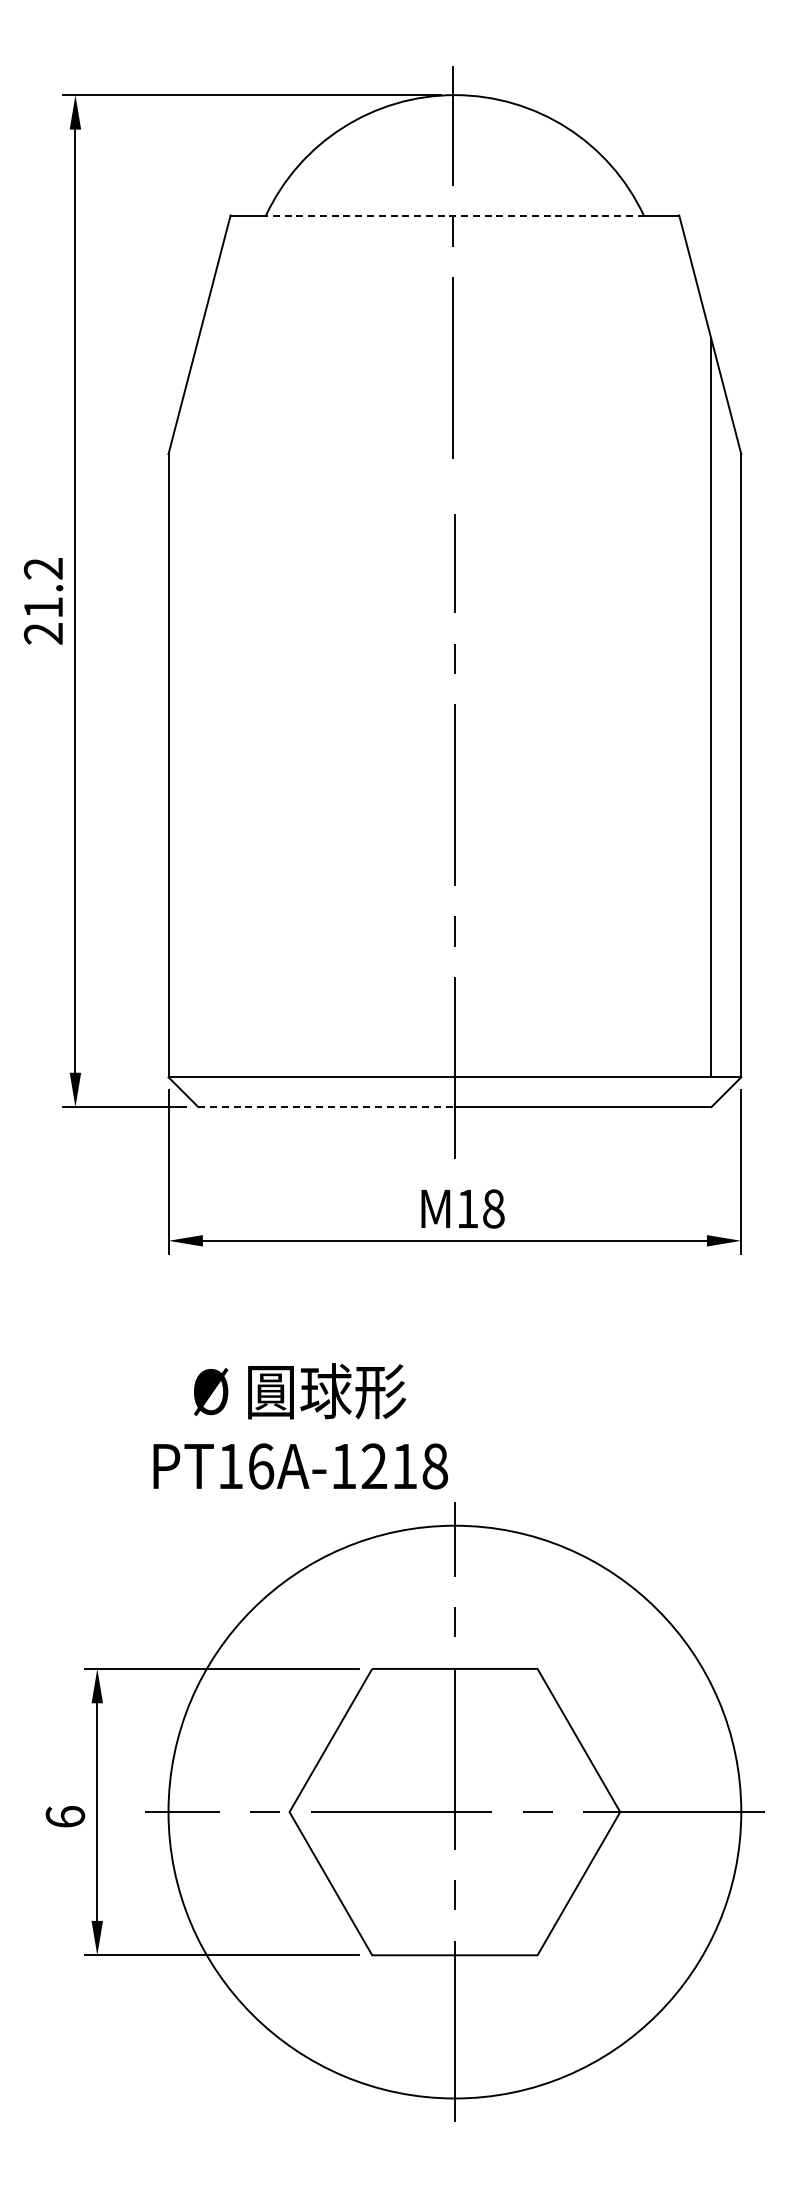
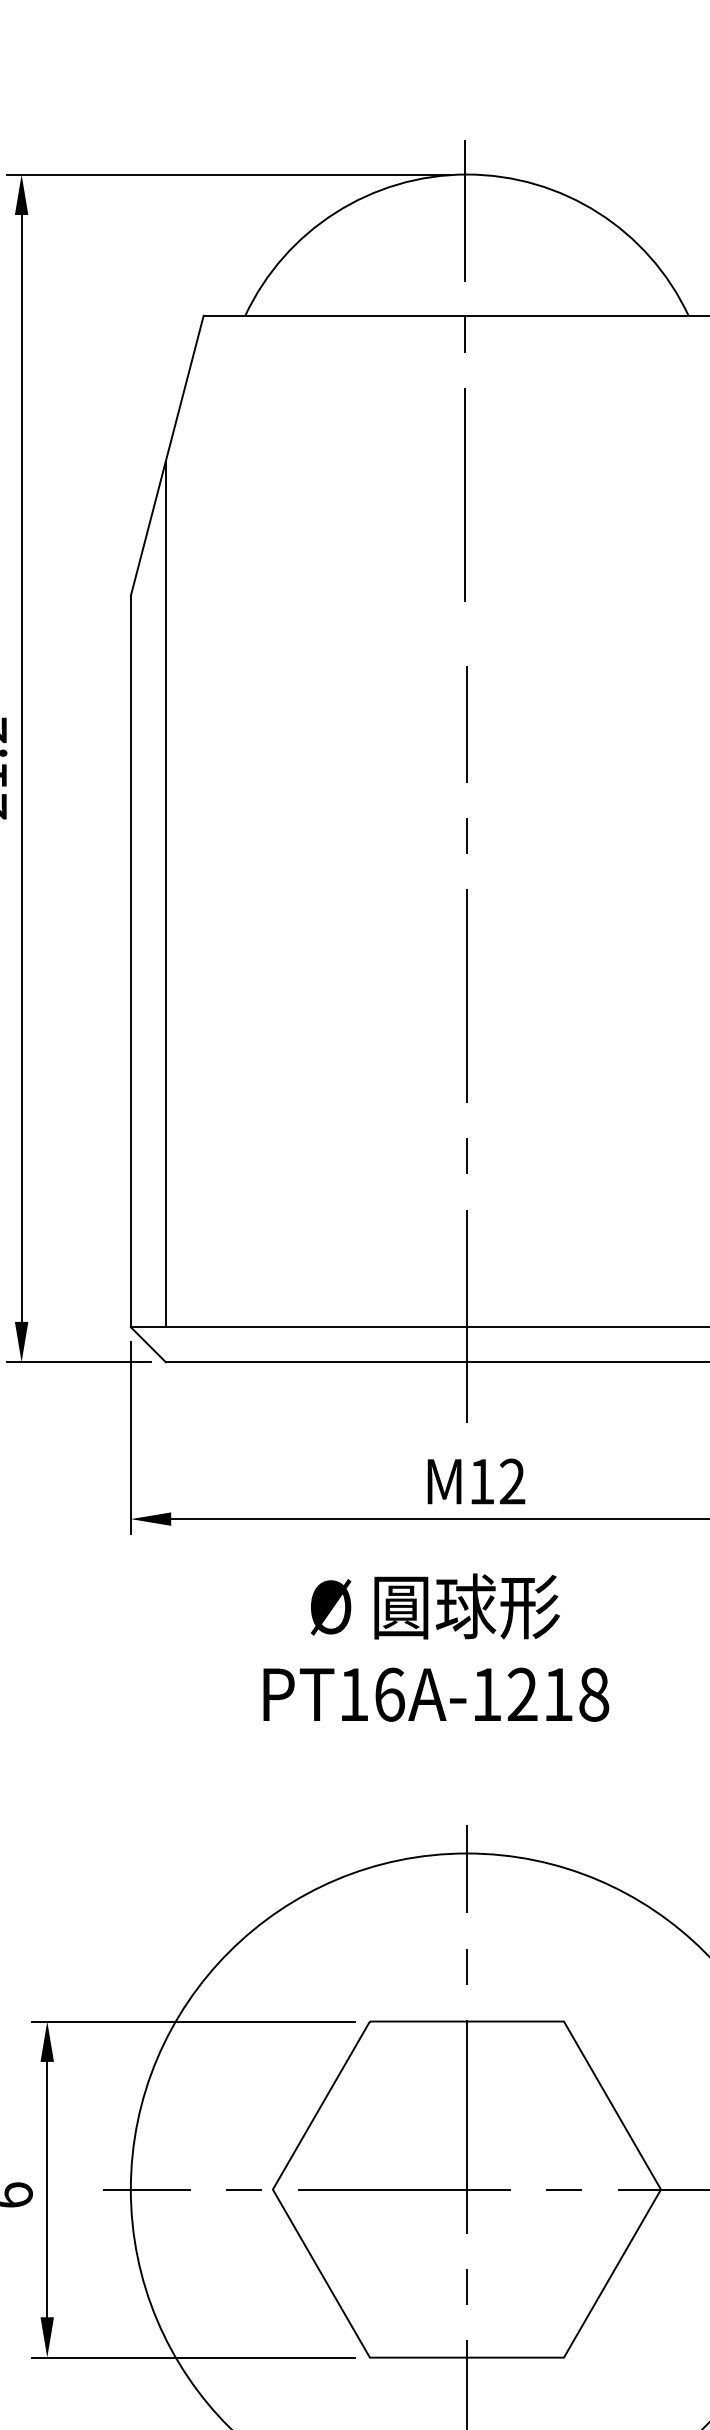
line: (454, 215) -> (466, 315), dashed -> solid
line: (198, 708) -> (166, 894), added
line: (327, 1107) -> (317, 1362), dashed -> solid
text: (493, 1208) -> (512, 1481), 18 -> 12
text: (300, 1426) -> (435, 1647), moved

